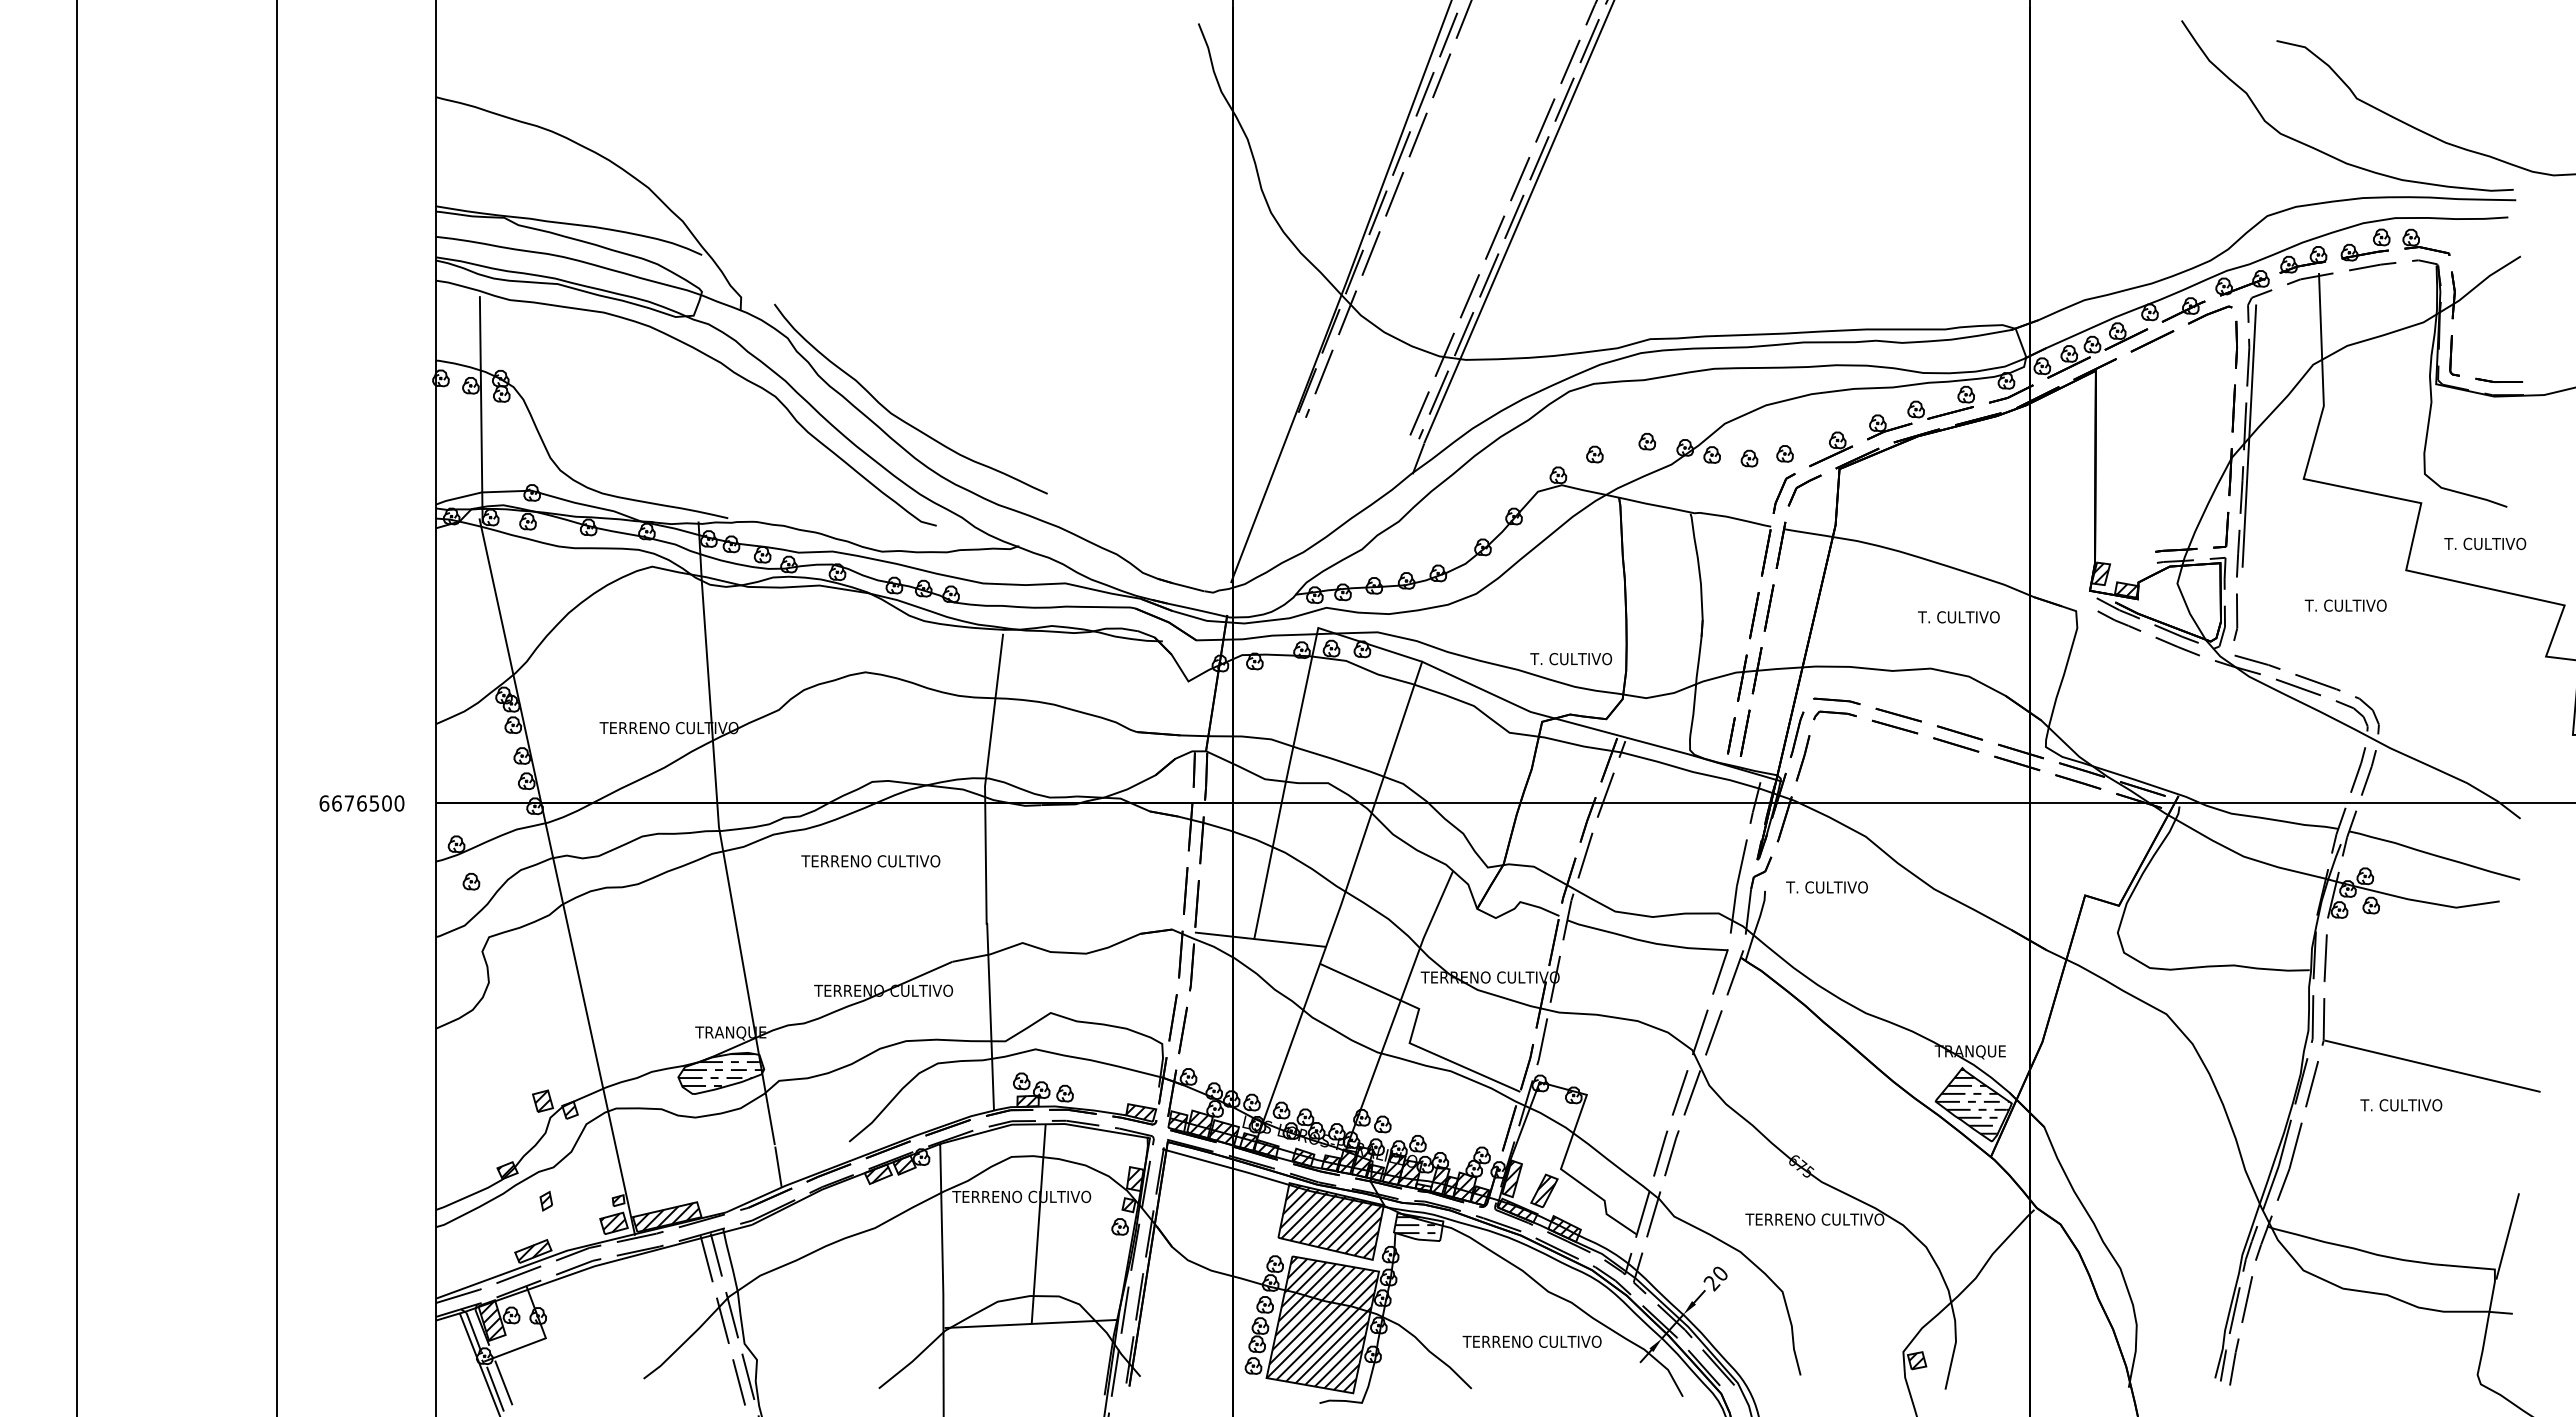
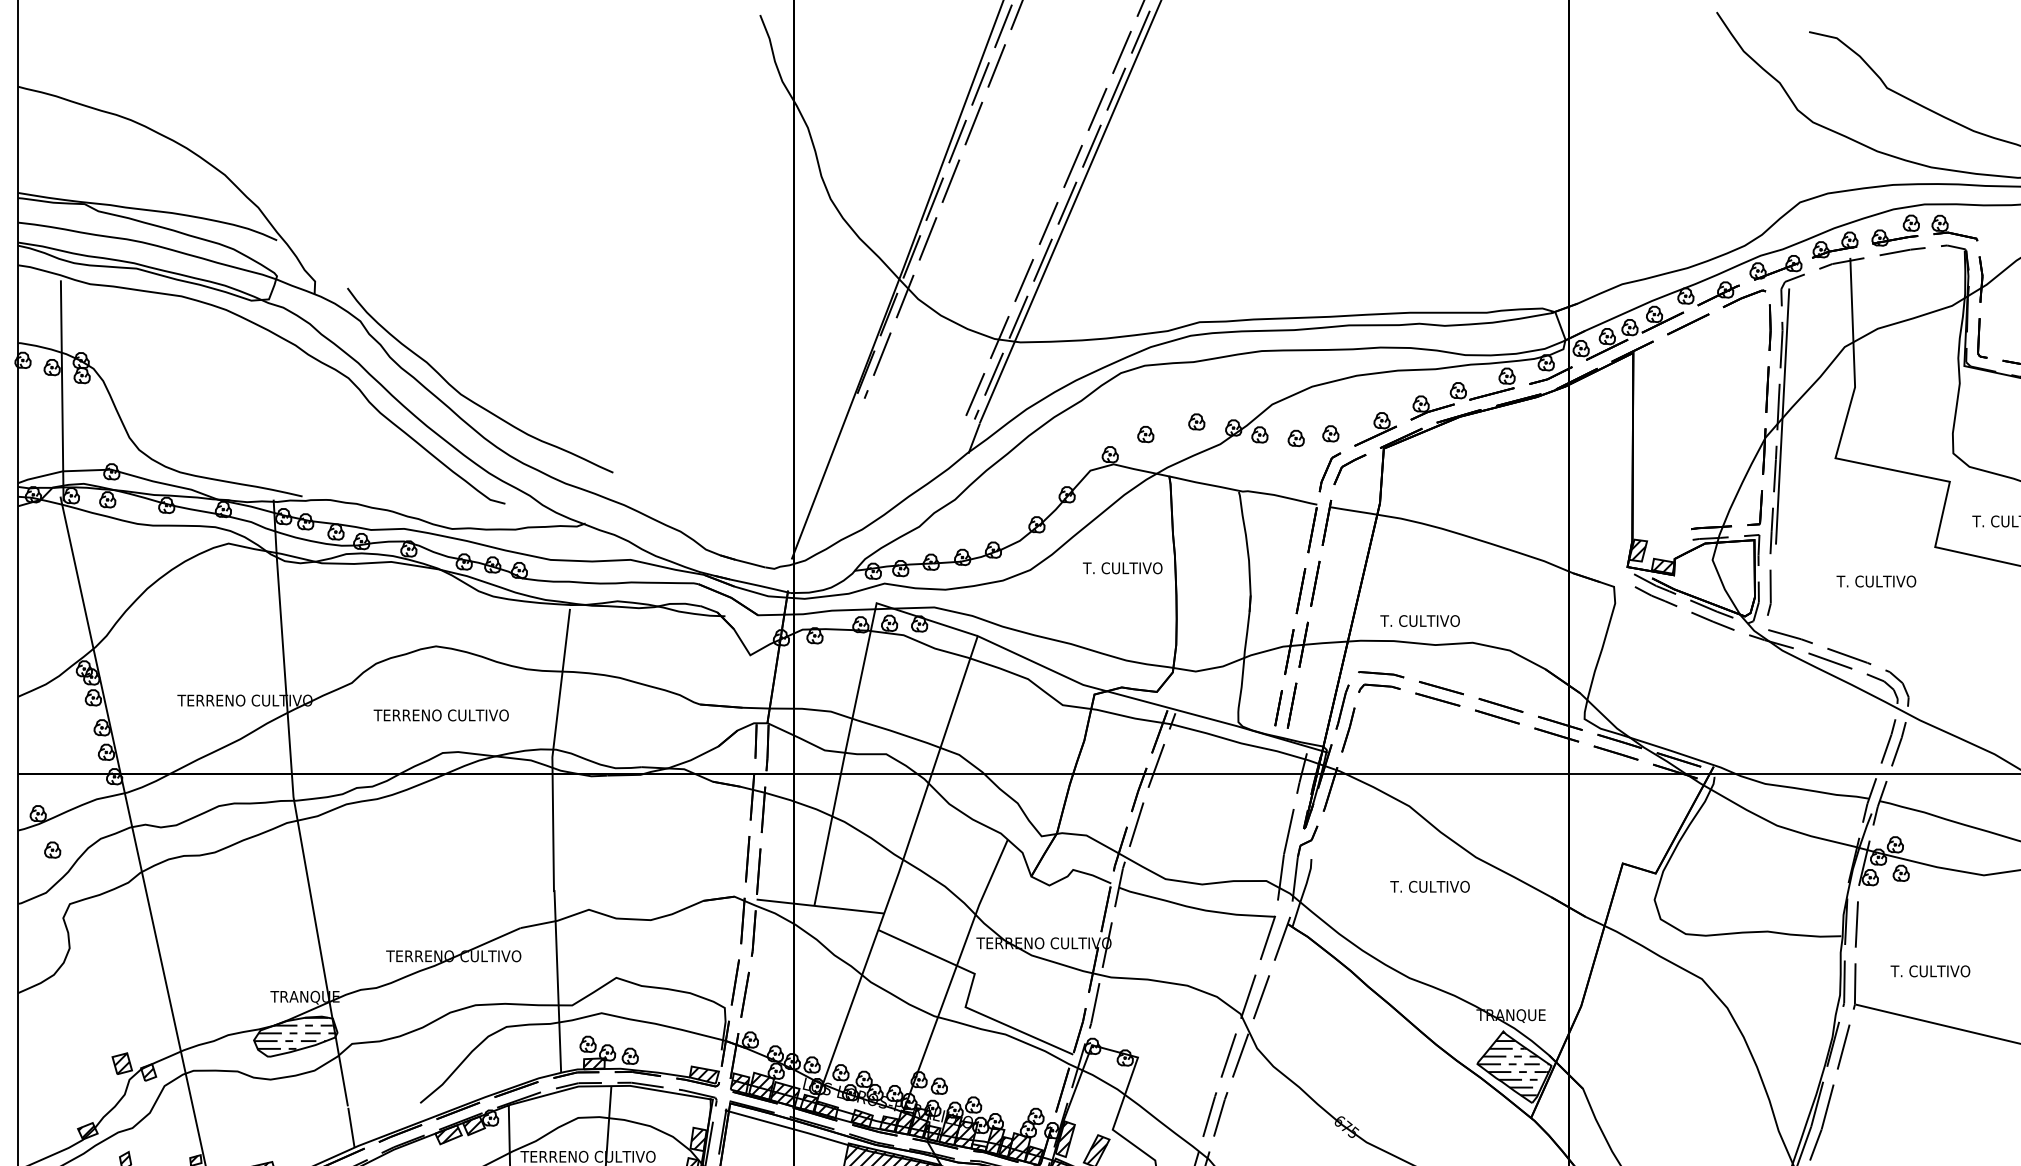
text: (1958, 617) -> (1419, 621), moved
text: (1571, 659) -> (1123, 568), moved
text: (870, 861) -> (440, 715), moved
text: (1826, 887) -> (1429, 886), moved
text: (2401, 1105) -> (1930, 971), moved

